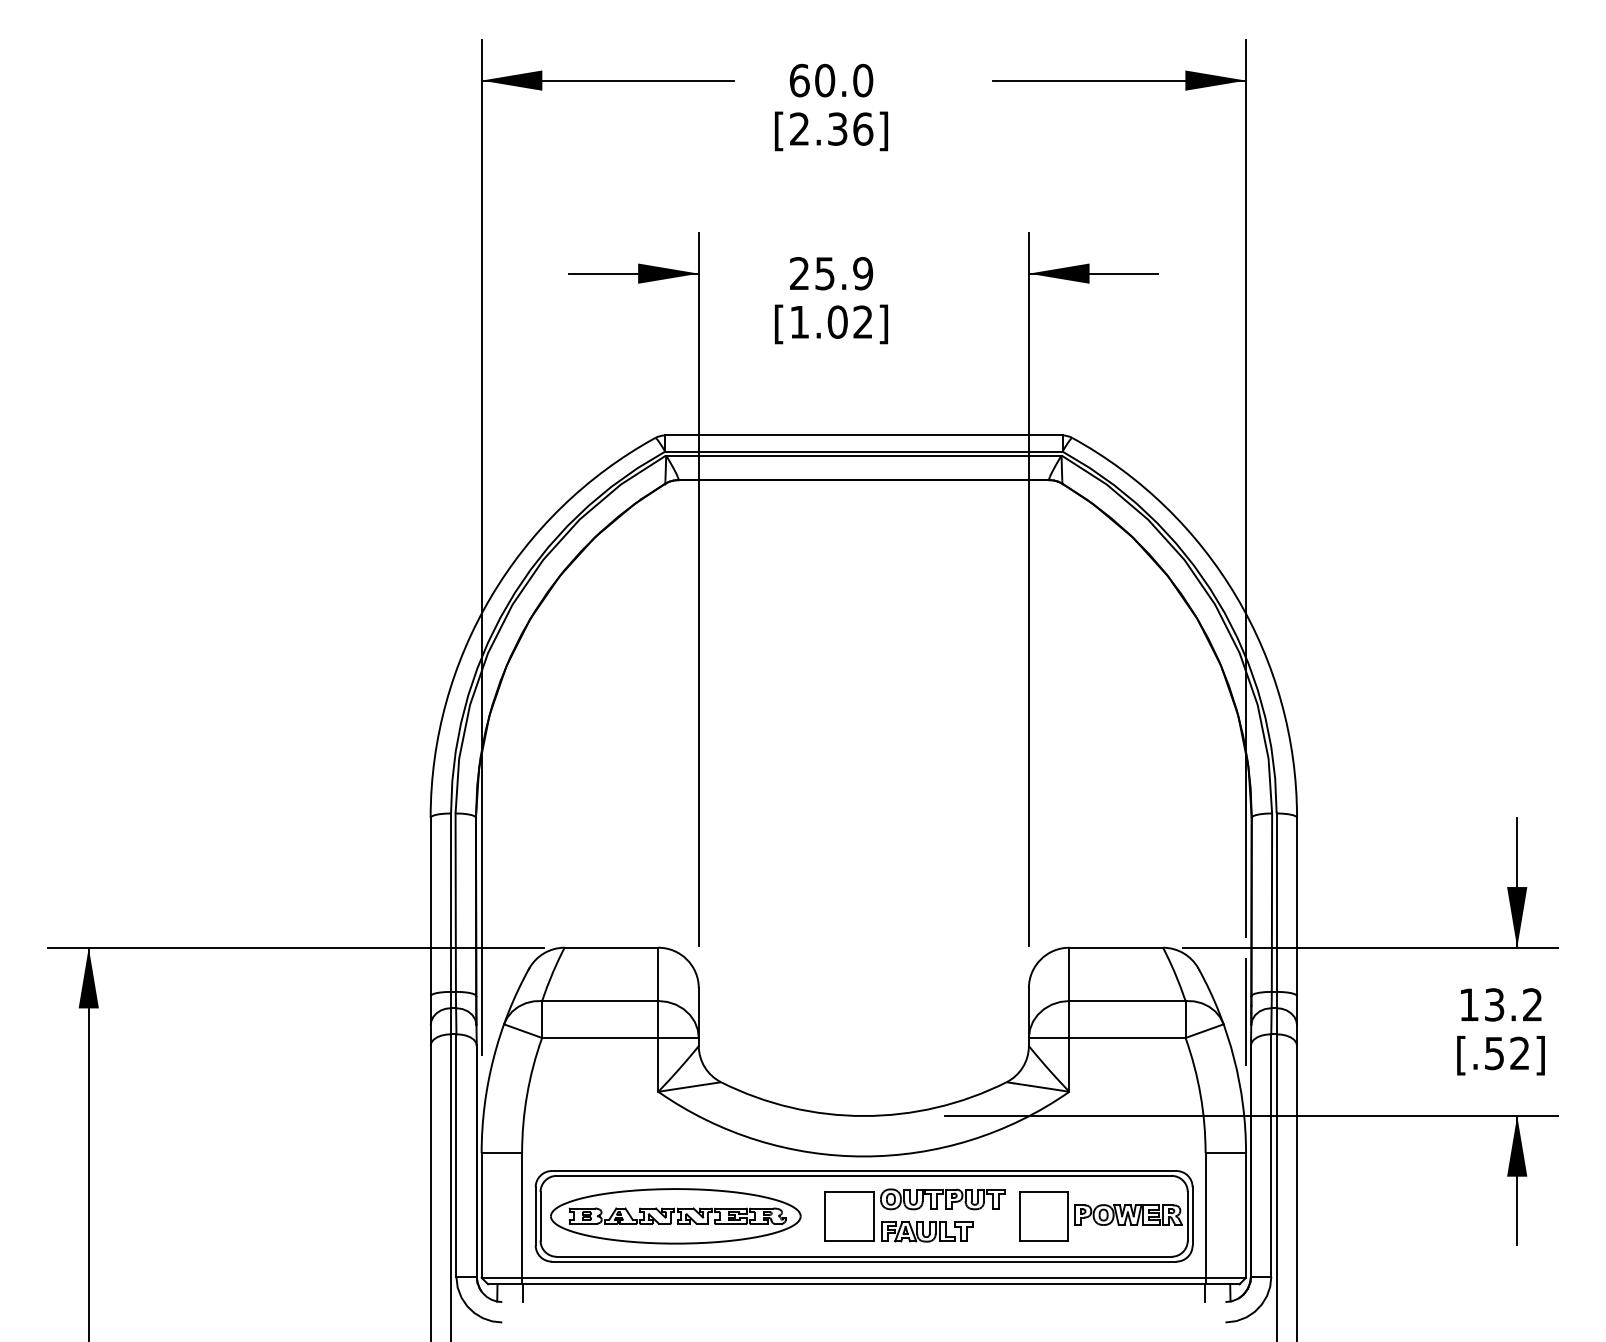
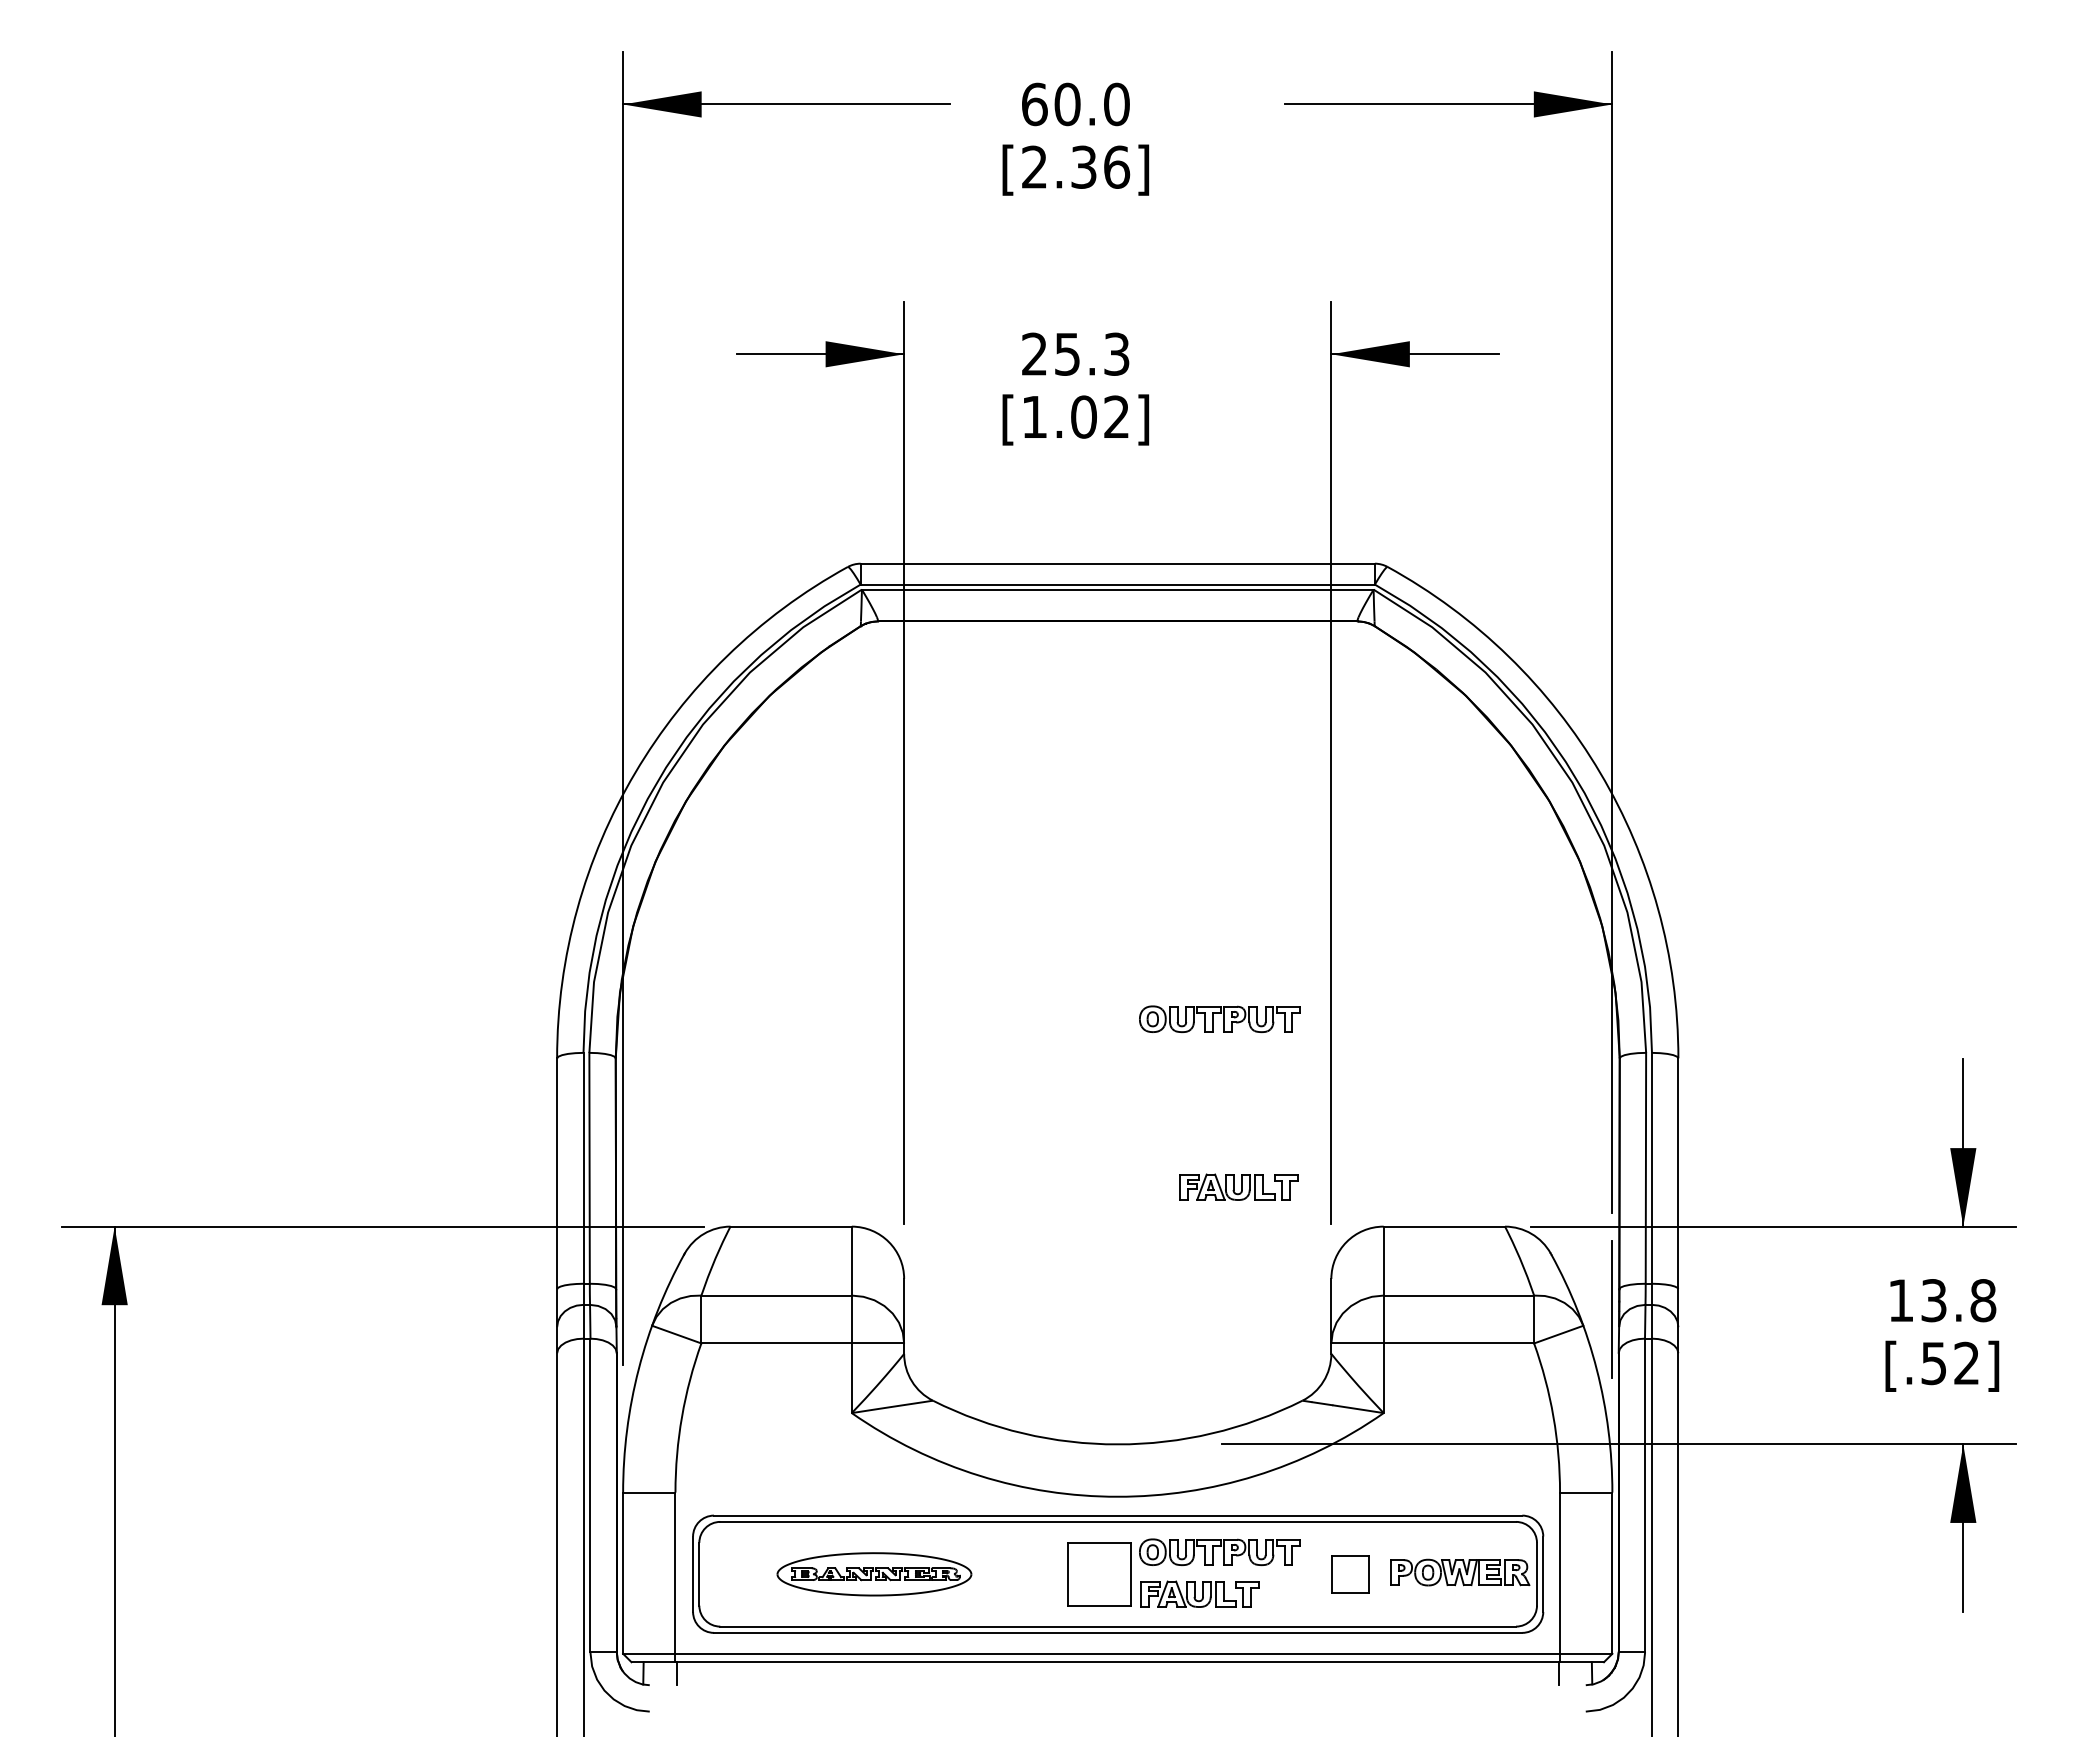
text: (862, 273) -> (1116, 353), 25.9 -> 25.3
part: (942, 787) -> (1219, 1019), added
part: (957, 916) -> (1238, 1186), added
text: (1532, 1004) -> (1983, 1300), 13.2 -> 13.8
part: (675, 1216) -> (874, 1574), size x0.6
part: (1043, 1216) -> (1350, 1574), size x0.6

